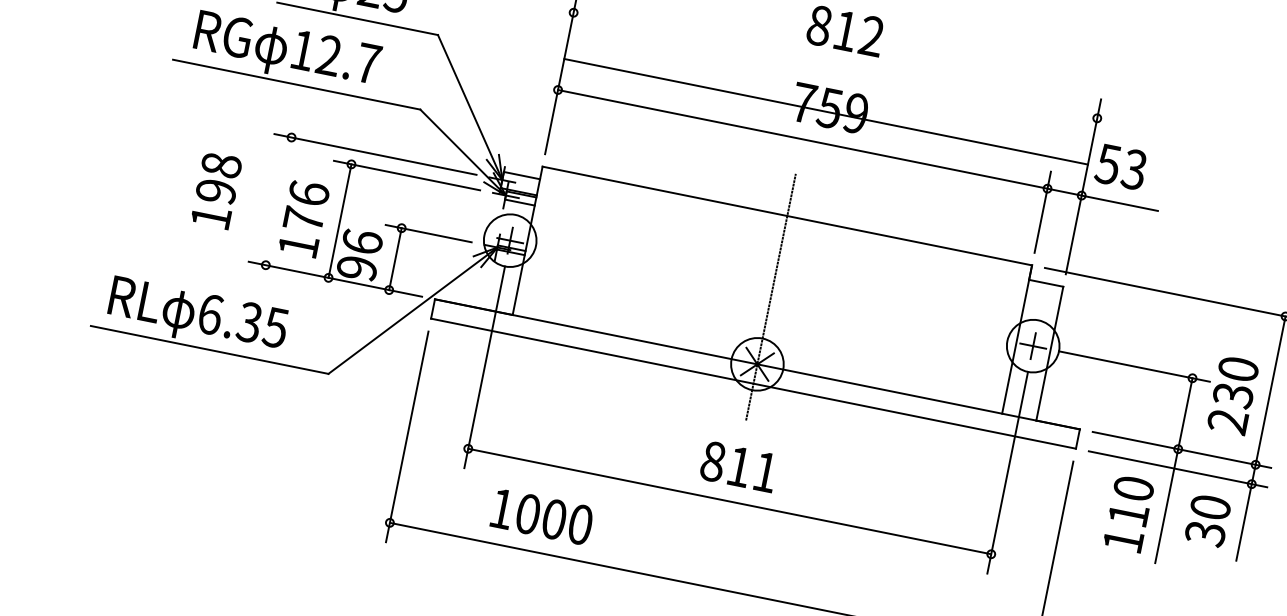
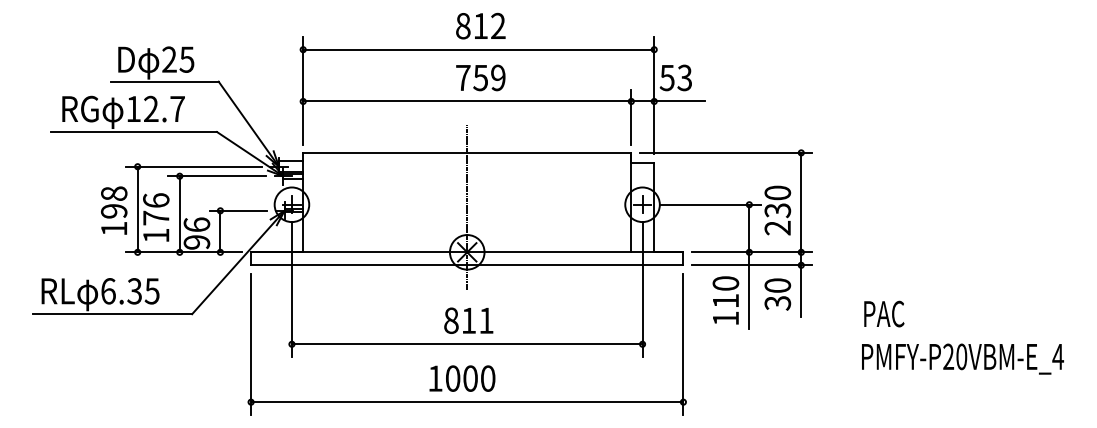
line: (825, 111) -> (478, 49), moved
text: (216, 190) -> (114, 210), moved
line: (278, 201) -> (137, 209), added
text: (542, 516) -> (462, 378), moved

